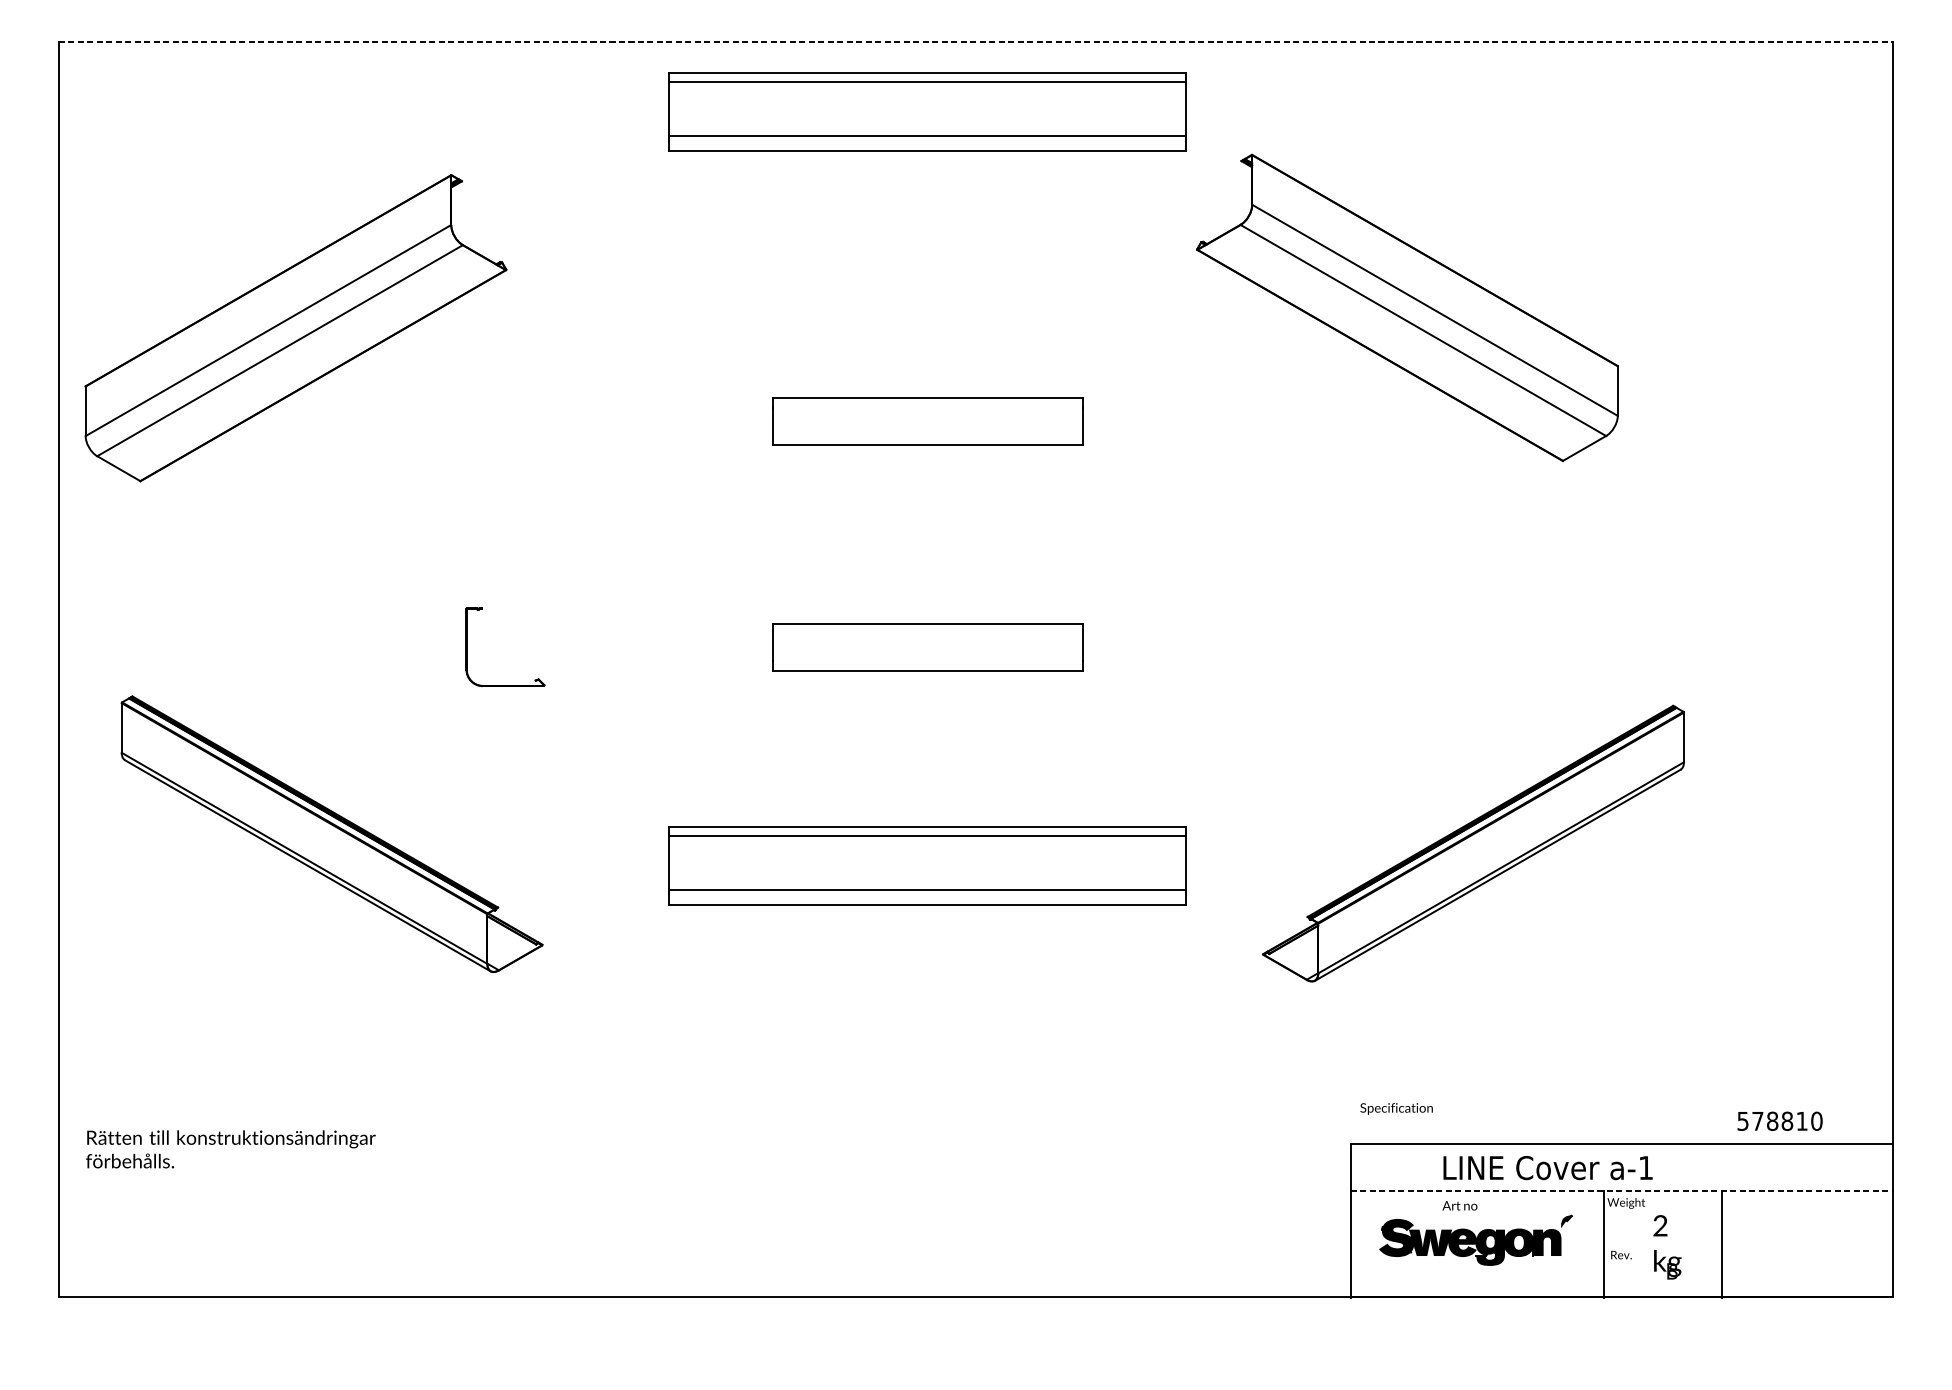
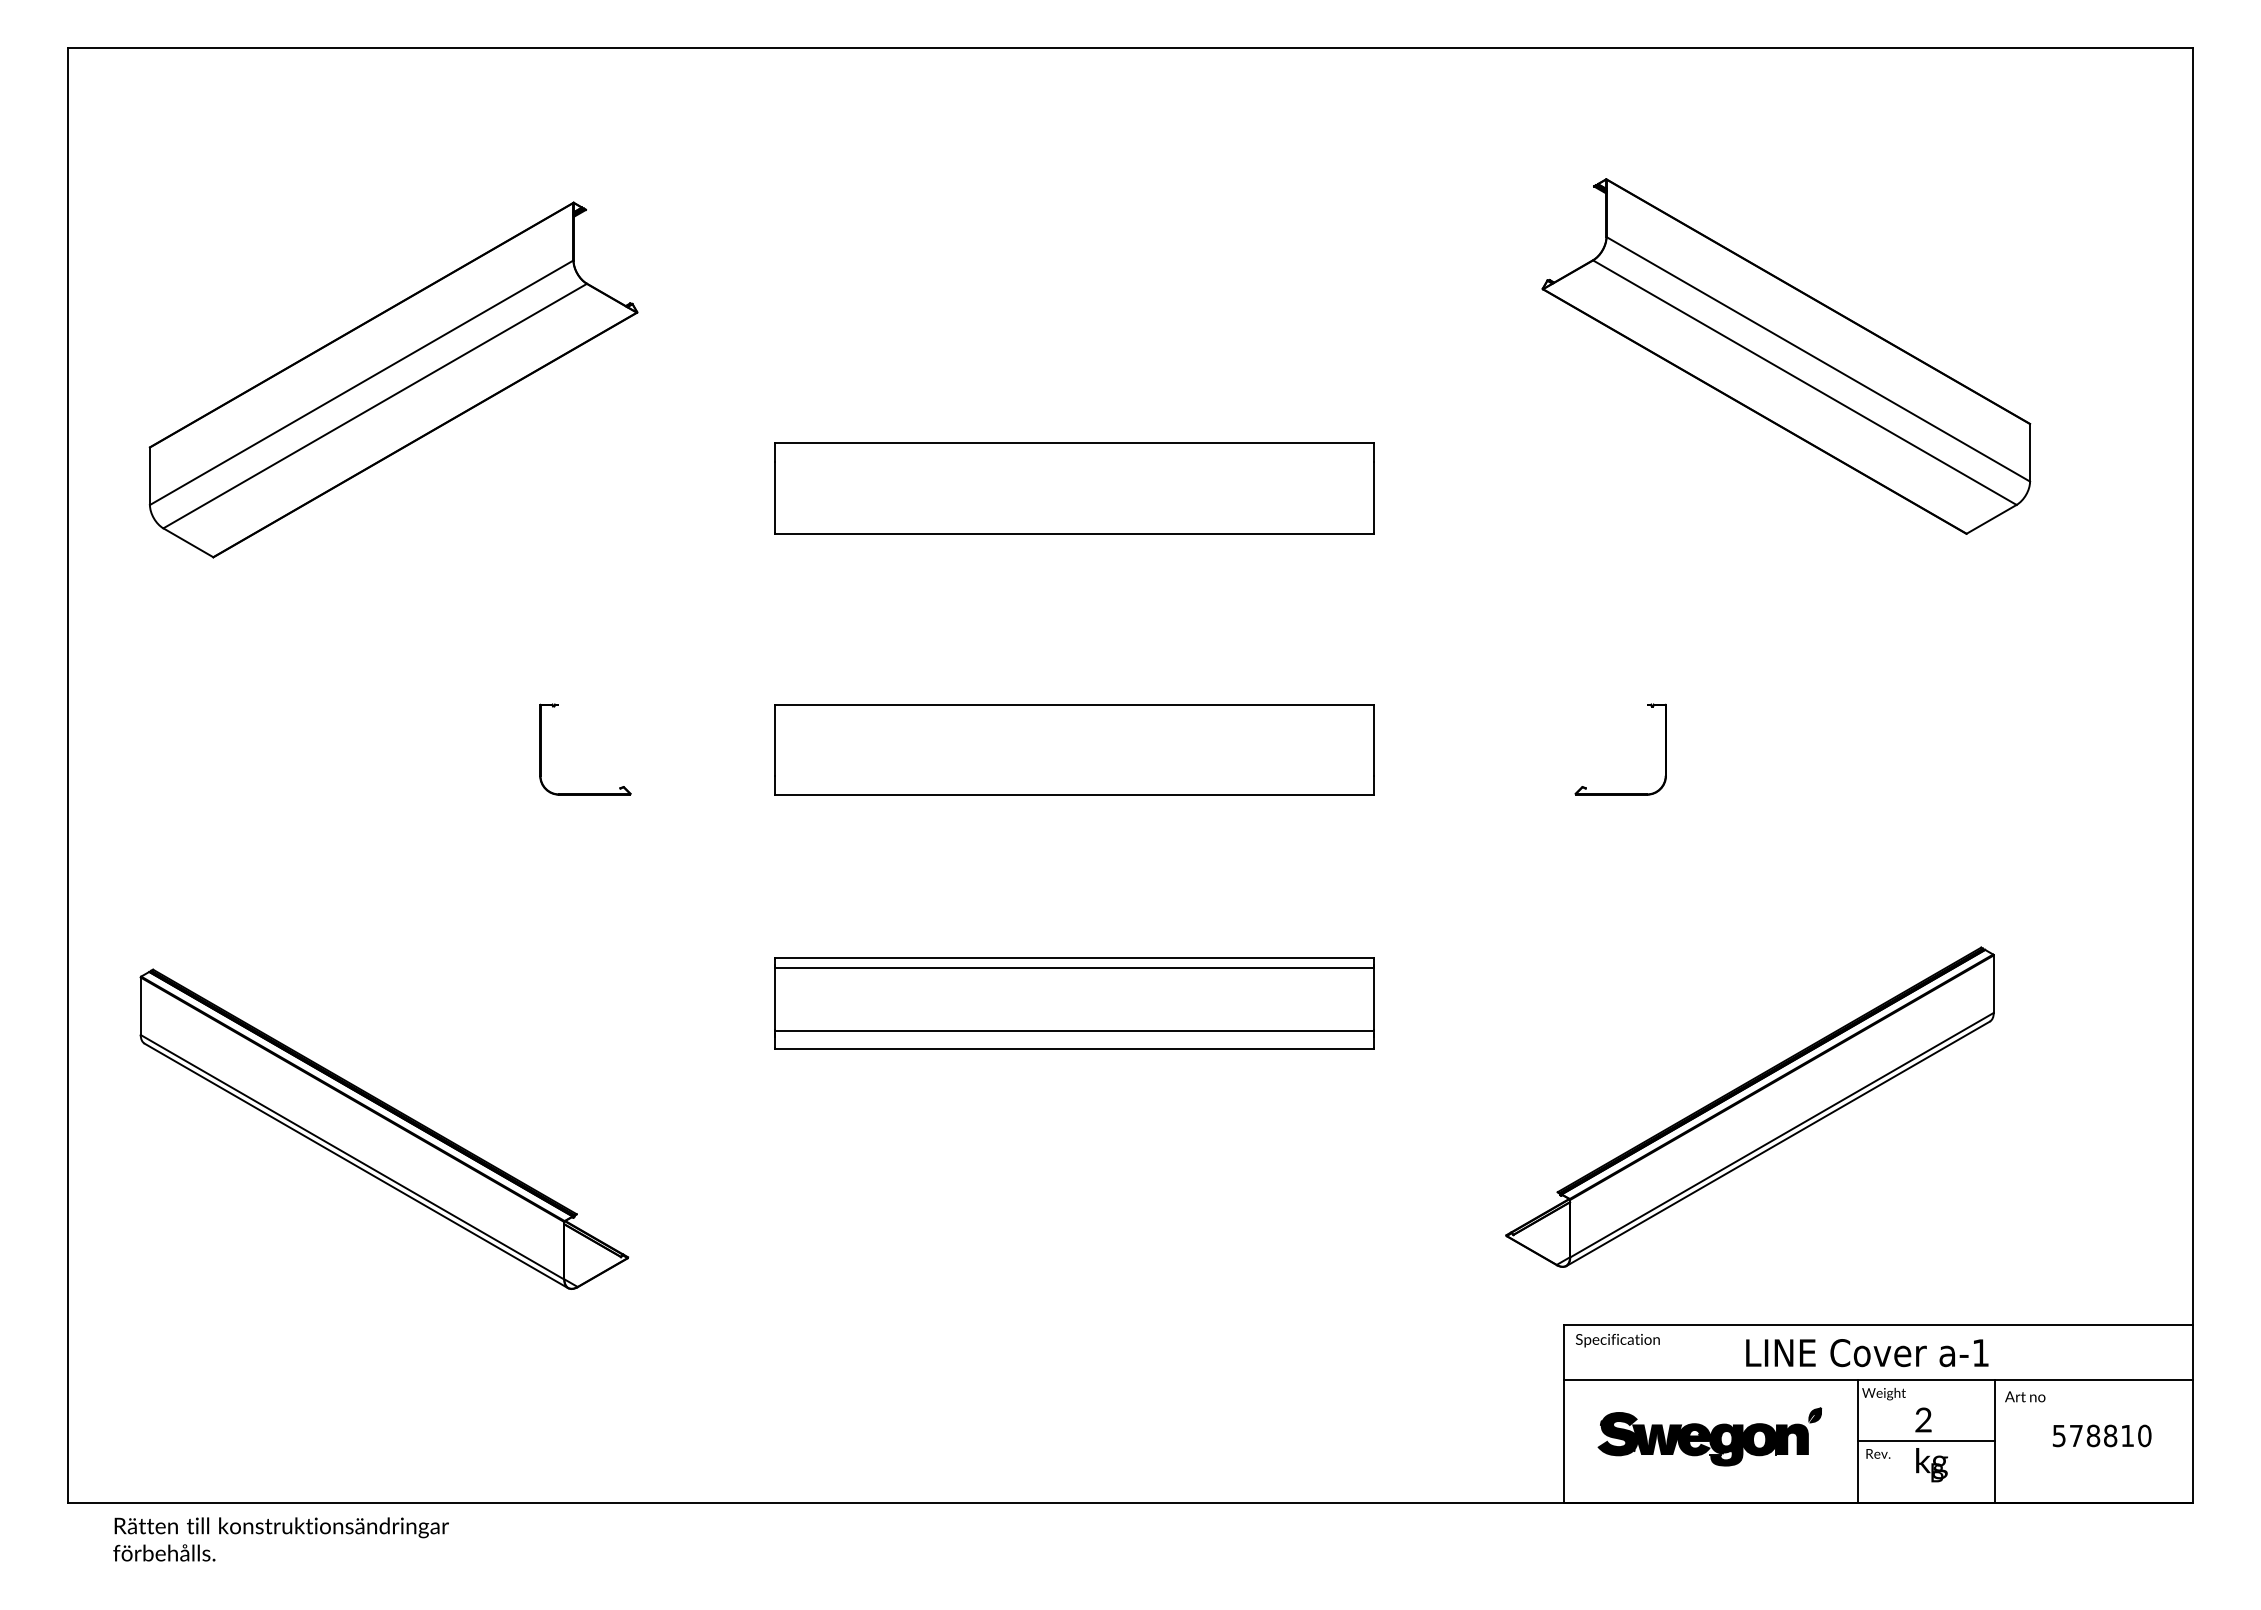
line: (976, 42) -> (1130, 48), dashed -> solid
part: (927, 111) -> (1074, 129), removed
part: (1407, 307) -> (1786, 356), moved
part: (295, 327) -> (393, 379), moved
part: (927, 421) -> (1074, 488), size x1.67
part: (927, 647) -> (1074, 749), size x1.67
part: (1398, 685) -> (1620, 793), added
part: (332, 833) -> (384, 1128), moved
part: (1473, 843) -> (1749, 1106), moved
text: (1396, 1108) -> (1617, 1340), moved
text: (1780, 1120) -> (2102, 1435), moved
text: (230, 1149) -> (280, 1539), moved
text: (1548, 1168) -> (1867, 1353), moved
line: (1621, 1190) -> (1878, 1379), dashed -> solid
text: (1460, 1205) -> (2025, 1396), moved
fill: (1567, 1221) -> (1815, 1415), added
line: (1663, 1244) -> (1926, 1441), added

